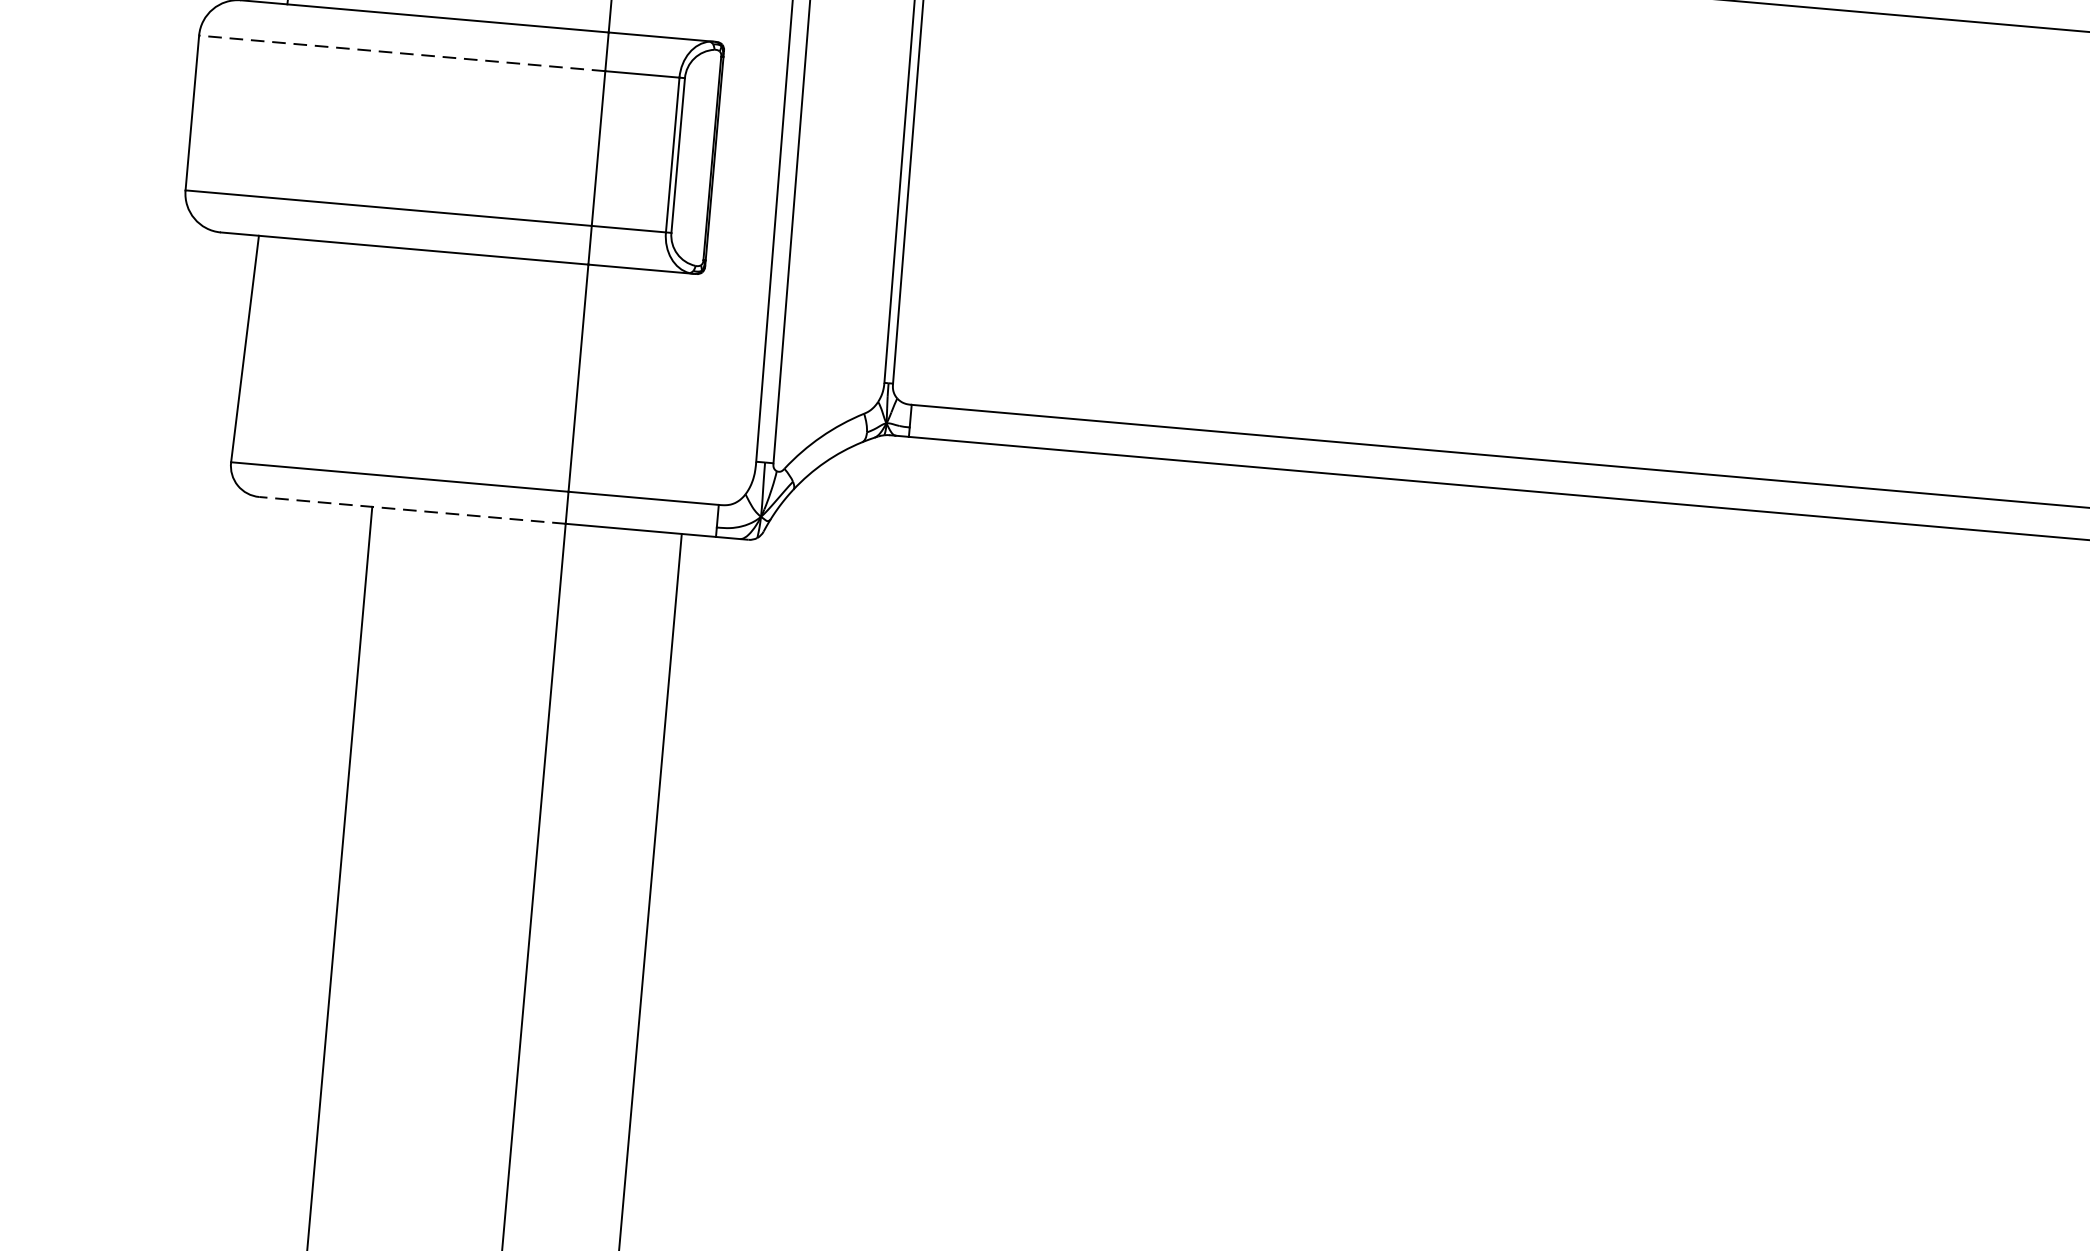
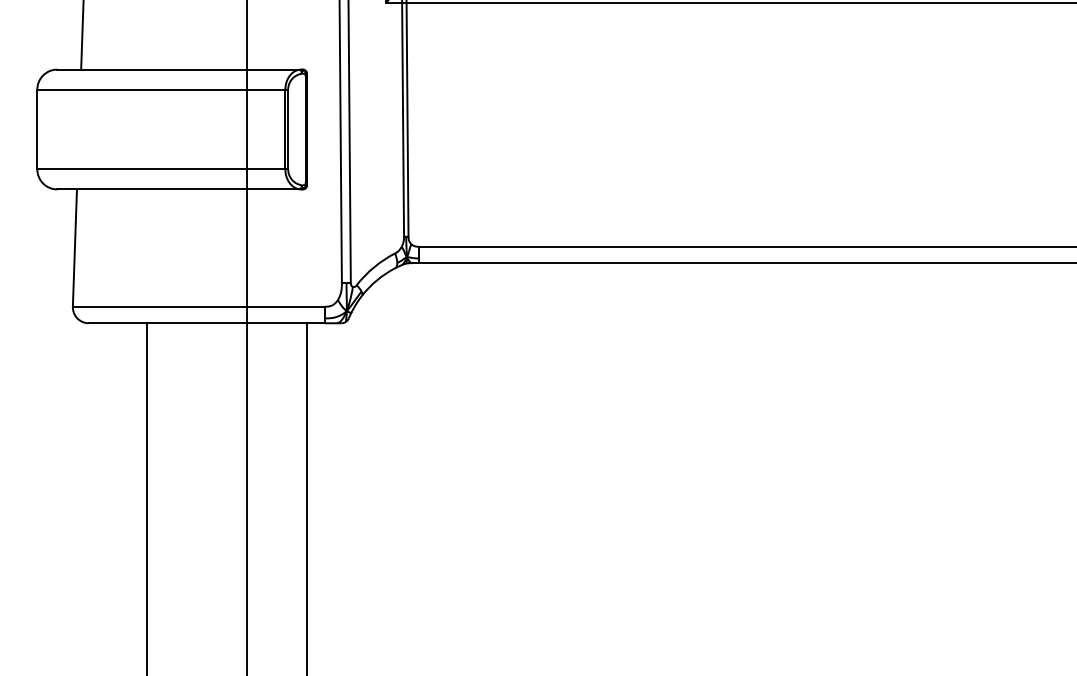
line: (402, 53) -> (142, 89), dashed -> solid
line: (411, 510) -> (167, 323), dashed -> solid

